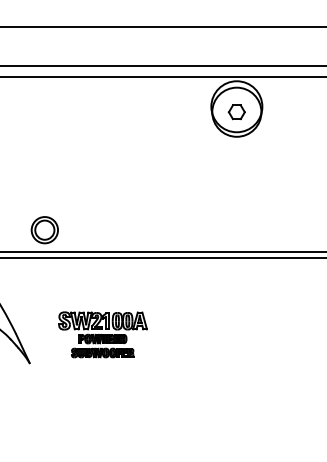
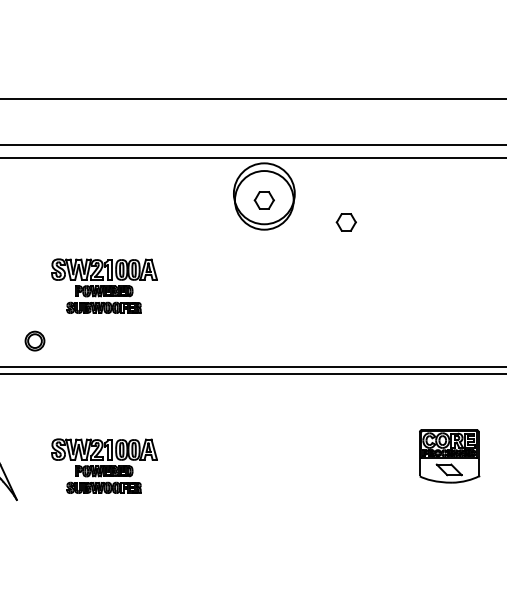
part: (304, 130) -> (345, 222), added
part: (103, 183) -> (104, 285), added
part: (44, 229) -> (34, 340), size x0.6

